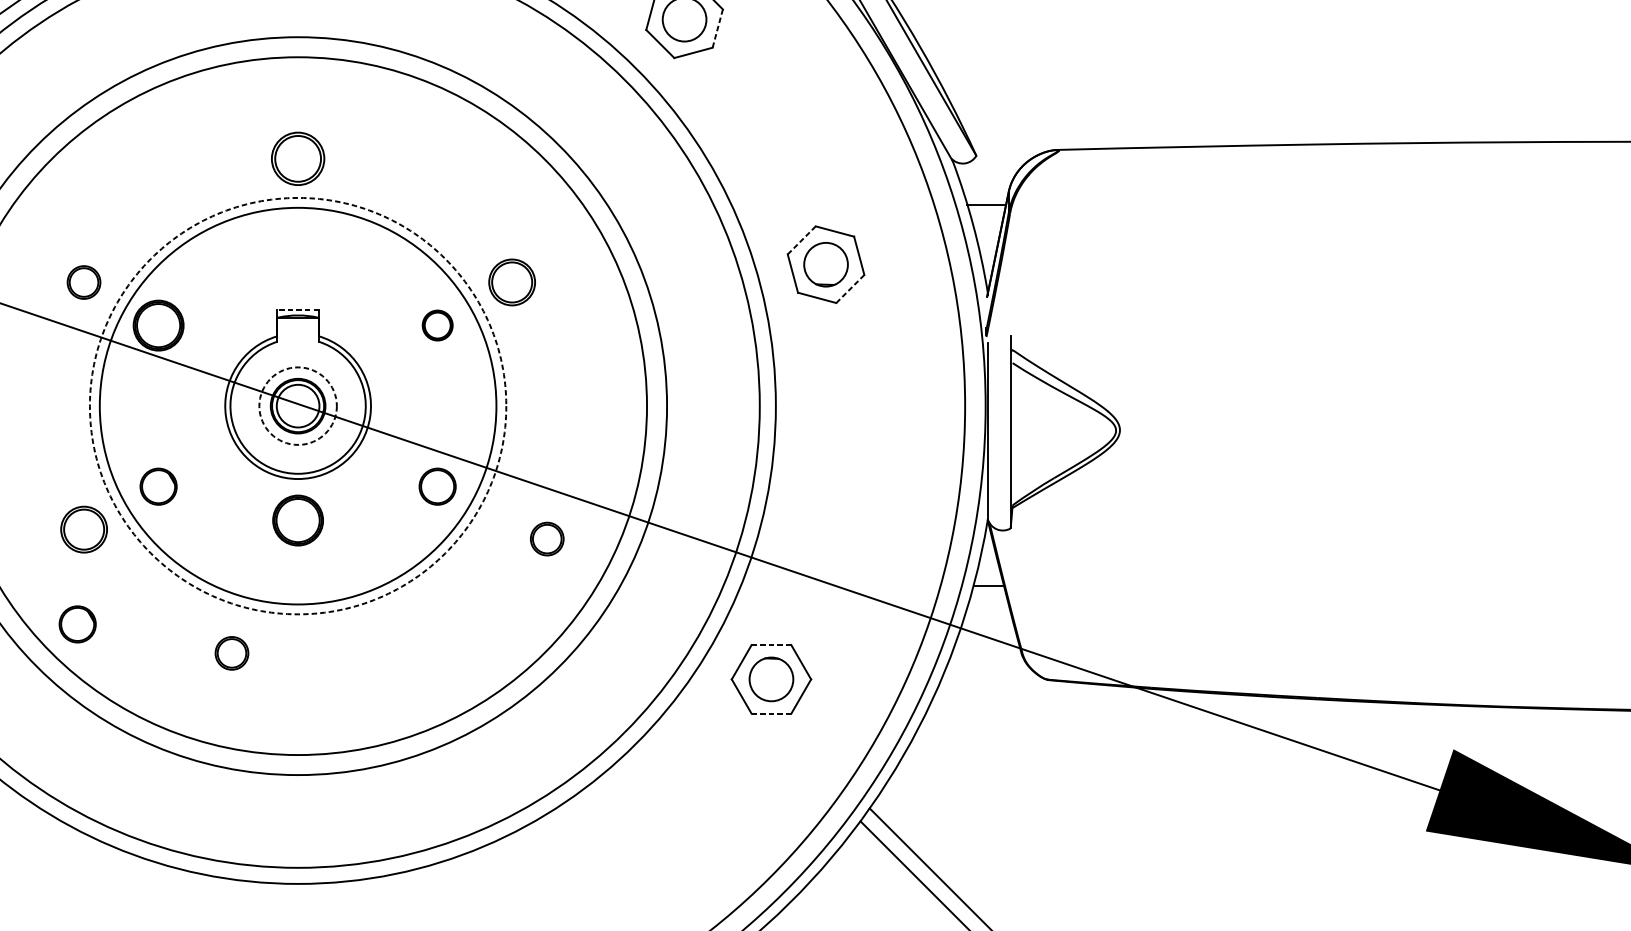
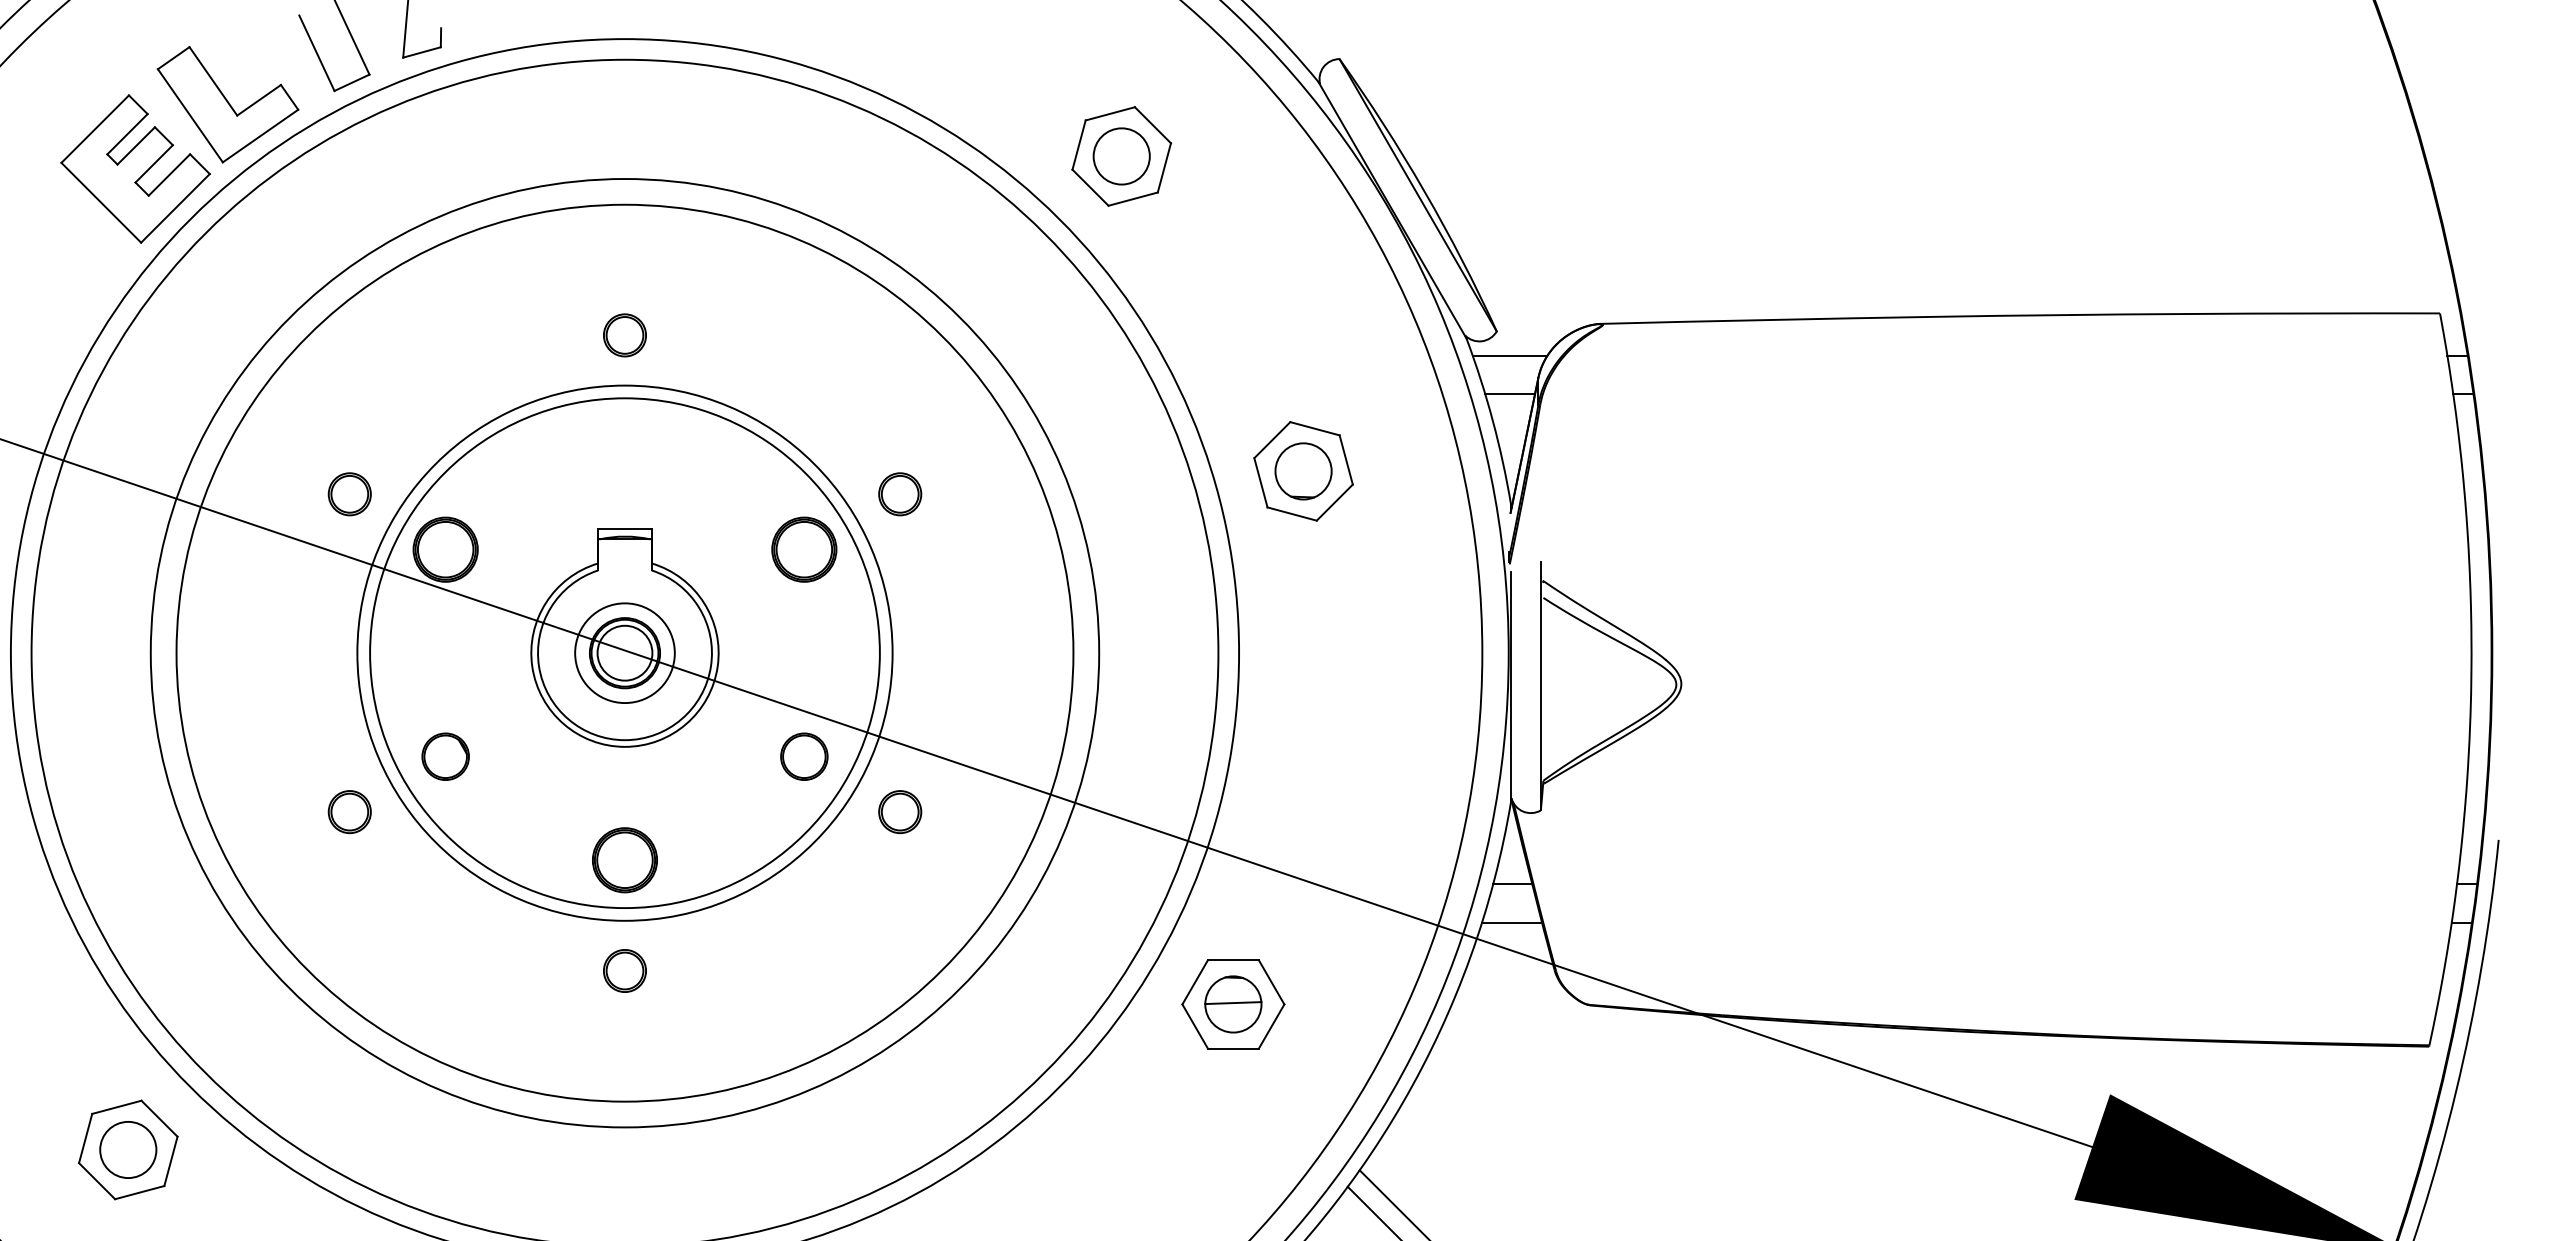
line: (717, 28) -> (1164, 167), dashed -> solid
part: (297, 158) -> (624, 335), size x0.62
line: (986, 174) -> (1509, 355), added
line: (801, 240) -> (1271, 440), dashed -> solid
part: (512, 282) -> (900, 494), size x0.71
line: (850, 288) -> (1335, 502), dashed -> solid
line: (298, 309) -> (625, 529), dashed -> solid
part: (437, 325) -> (804, 549), size x1.67
circle: (297, 405) -> (624, 652), dashed -> solid
circle: (297, 406) -> (624, 653), dashed -> solid
part: (297, 520) -> (624, 860), moved
part: (83, 530) -> (349, 812), size x0.71
part: (547, 539) -> (900, 812), moved
line: (988, 615) -> (1512, 922), added
part: (77, 624) -> (341, 933), removed
line: (770, 645) -> (1232, 960), dashed -> solid
part: (231, 653) -> (624, 970), moved
line: (771, 678) -> (1233, 1003), added
line: (771, 713) -> (1233, 1048), dashed -> solid

